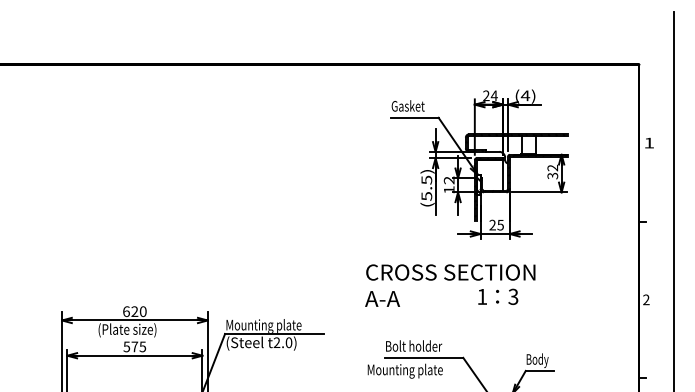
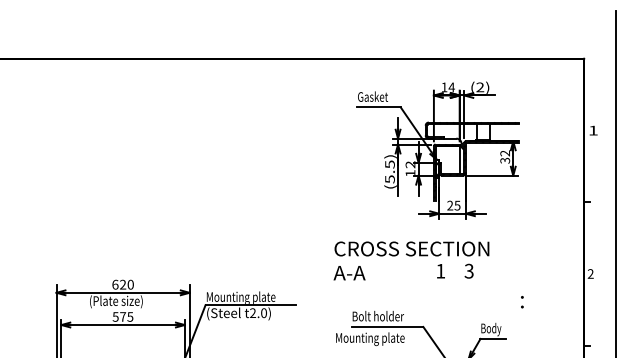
text: (486, 95) -> (444, 87), 24 -> 14
text: (525, 95) -> (480, 87), (4) -> (2)
text: (497, 296) -> (522, 301), moved

